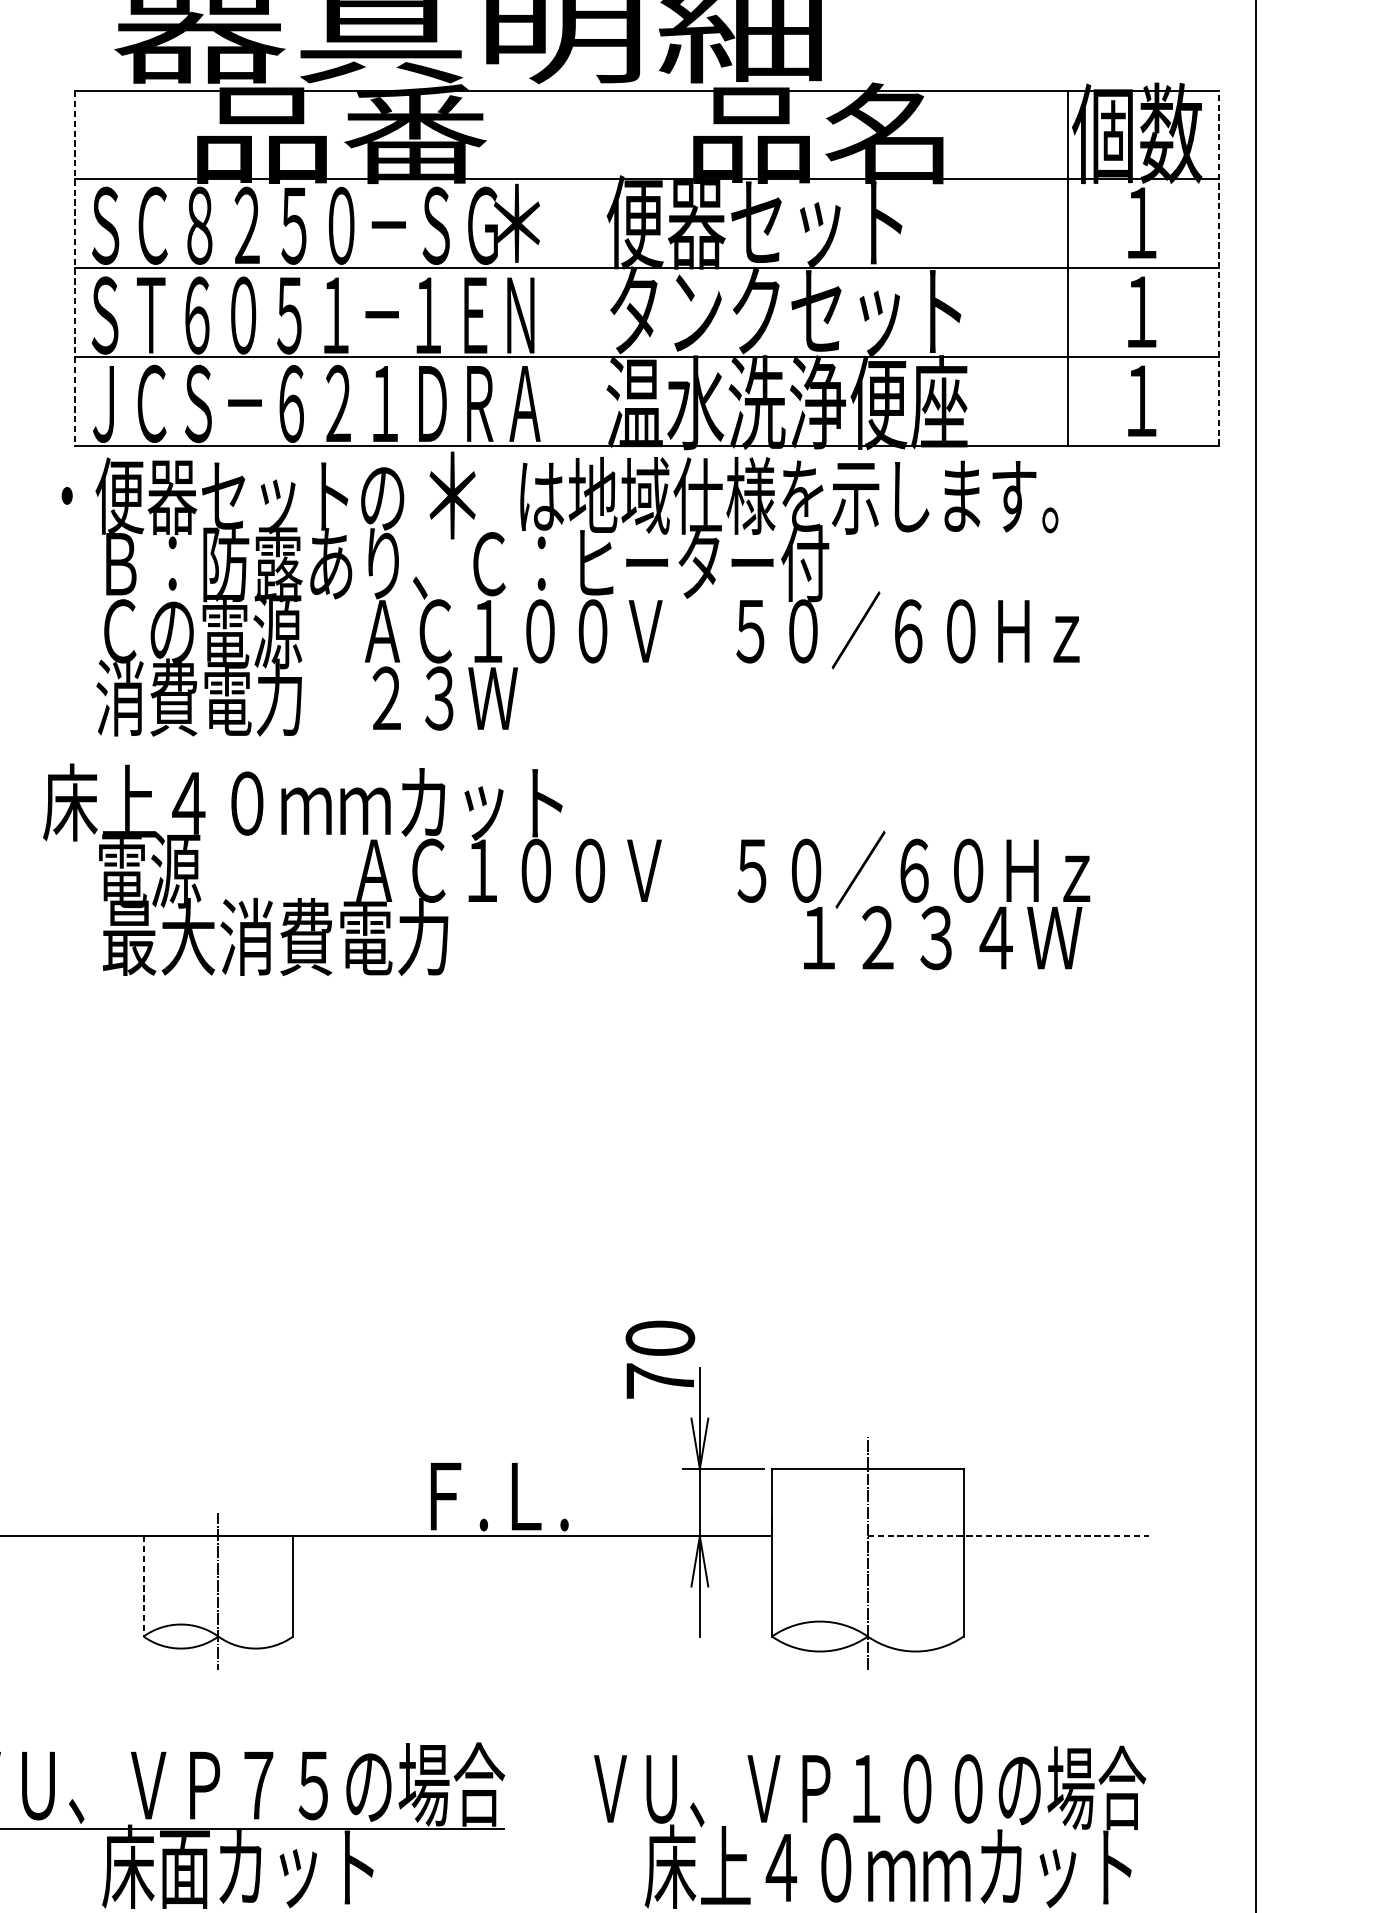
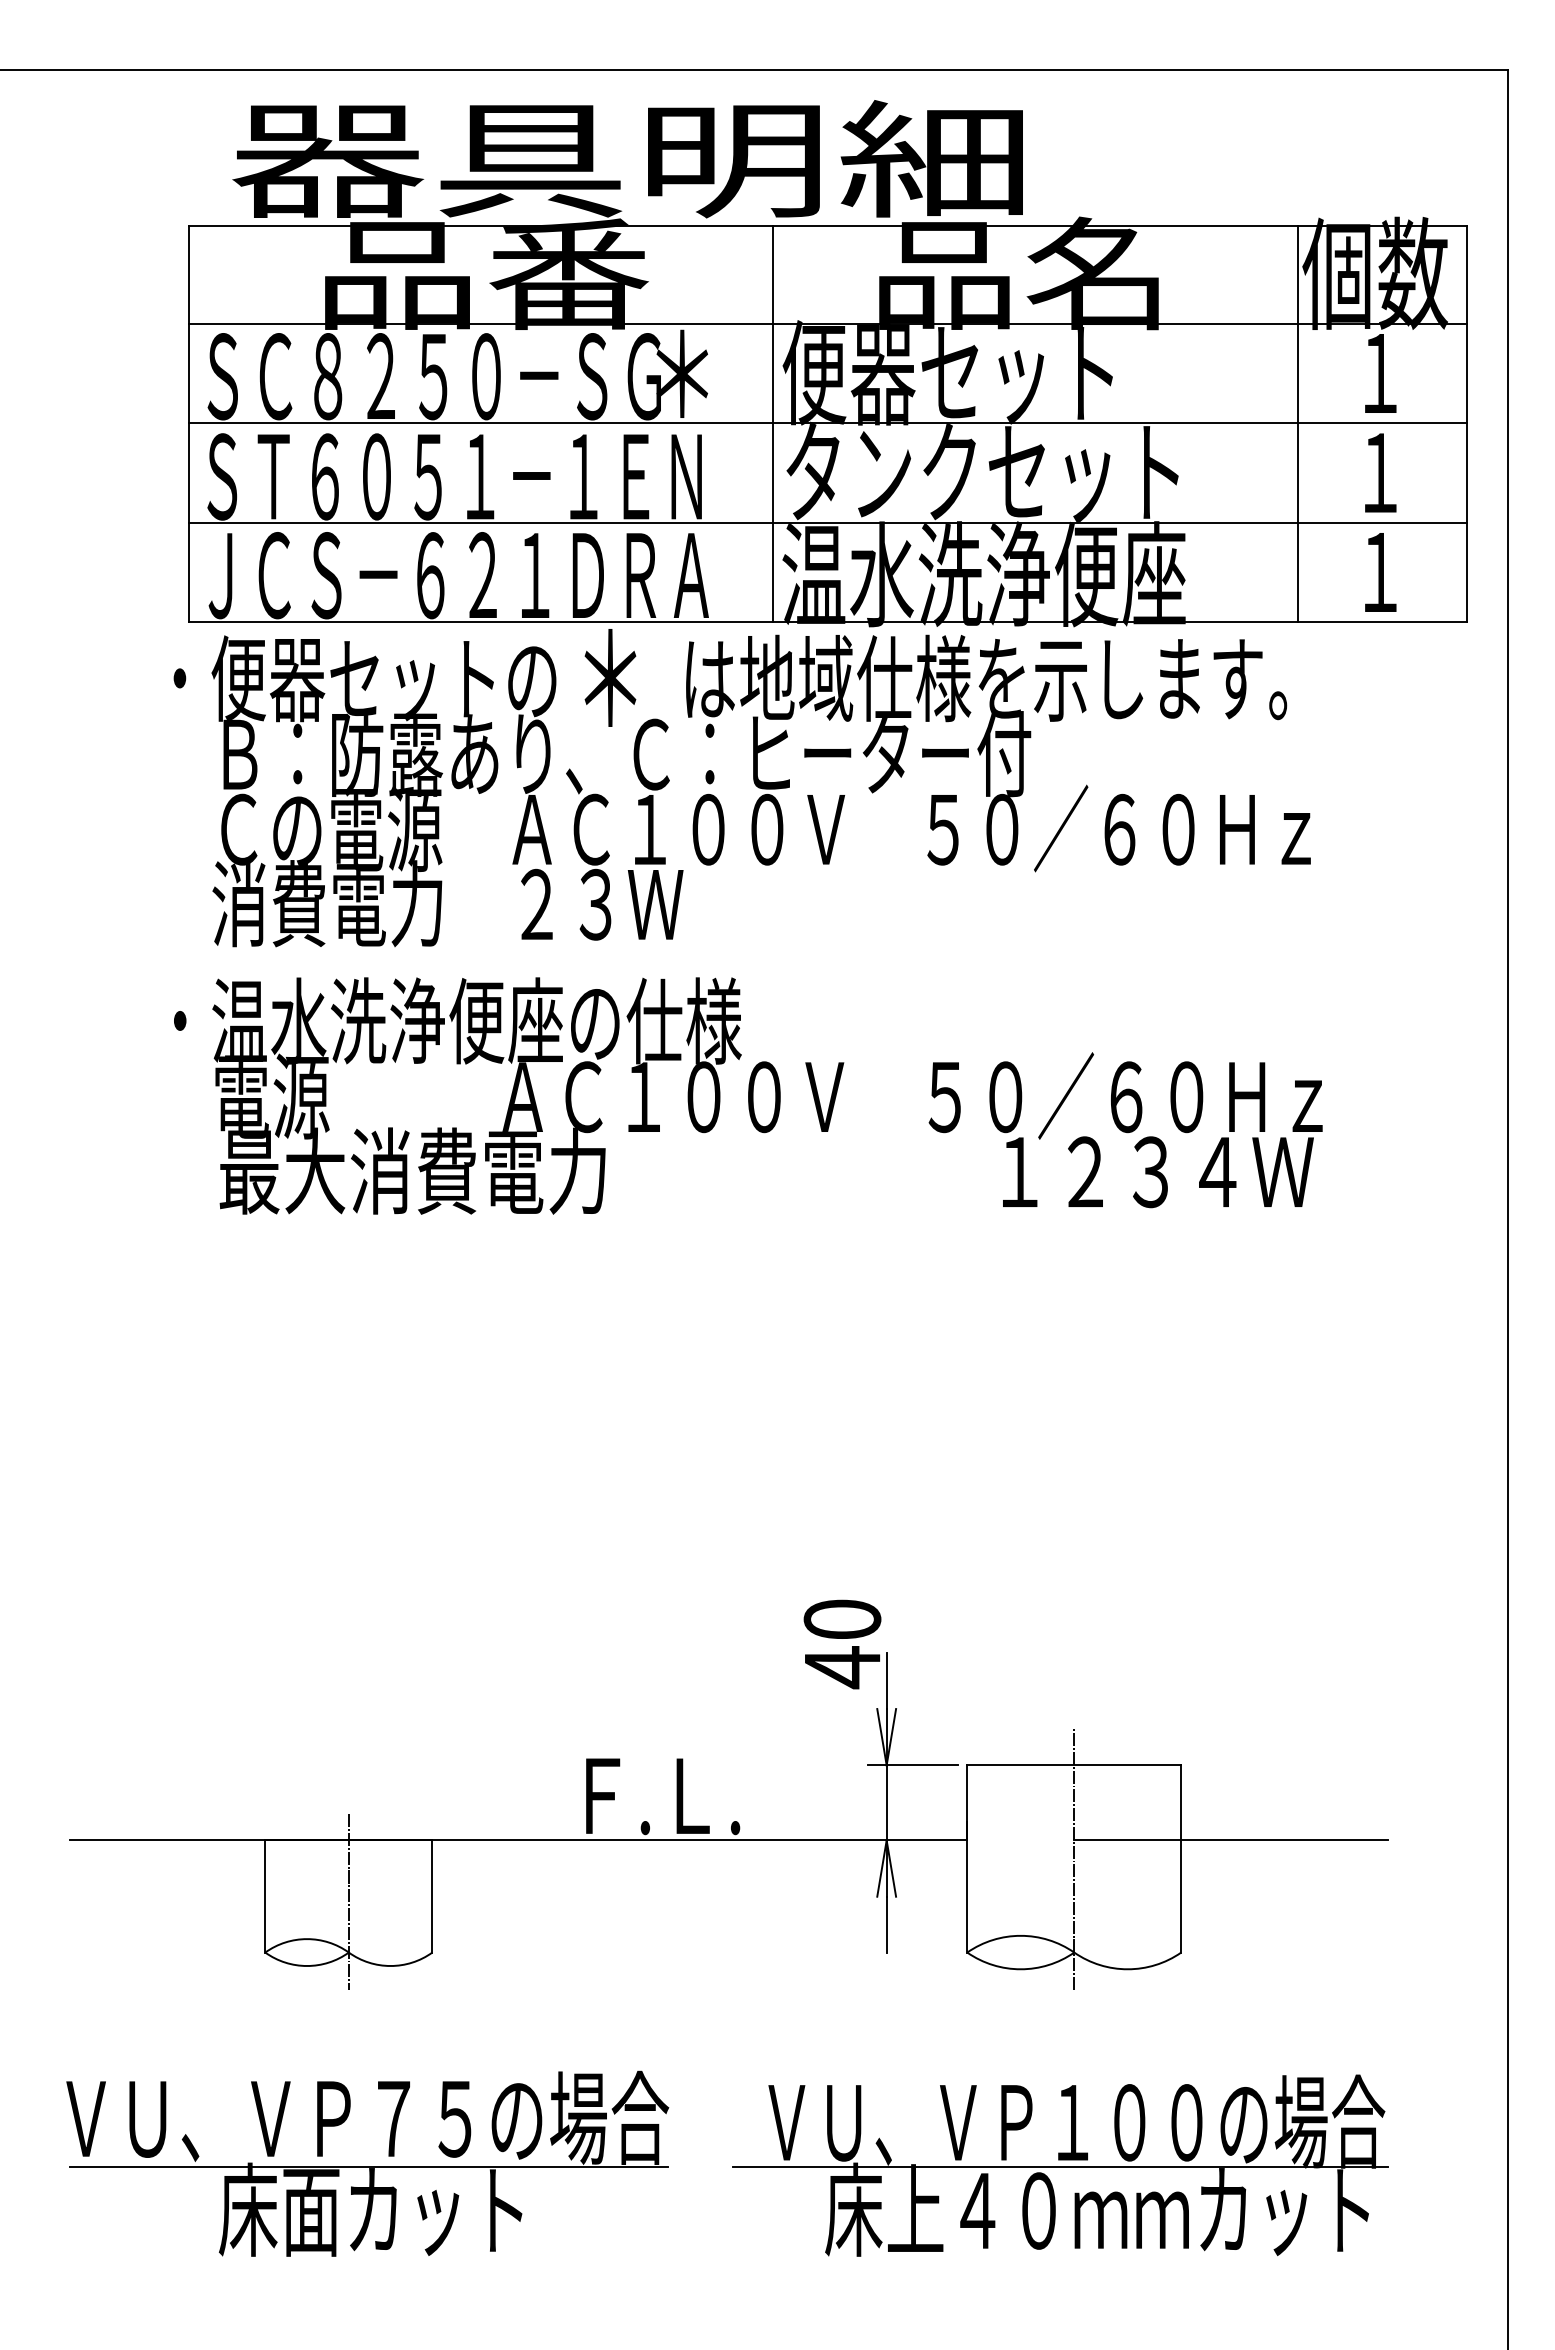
line: (1219, 267) -> (1467, 423), dashed -> solid
line: (74, 268) -> (188, 424), dashed -> solid
line: (597, 268) -> (772, 424), added
text: (305, 802) -> (446, 1020), 床上４０ｍｍカット -> ・温水洗浄便座の仕様
text: (660, 1381) -> (842, 1667), 70 -> 40
line: (1008, 1536) -> (1231, 1840), dashed -> solid
line: (143, 1586) -> (265, 1896), dashed -> solid
line: (855, 1828) -> (1060, 2167), added

